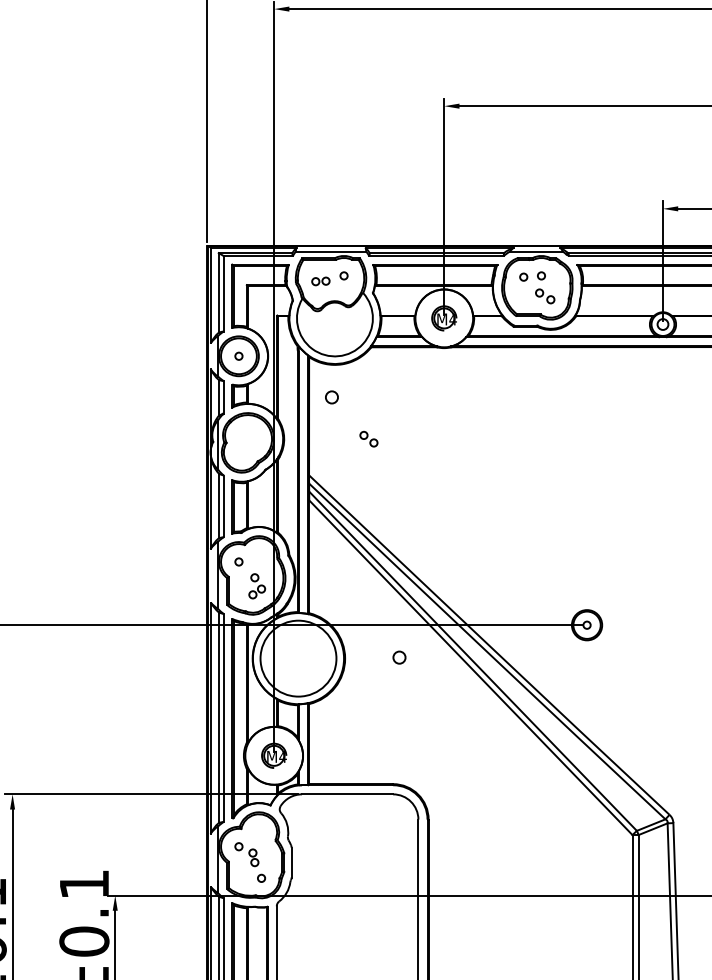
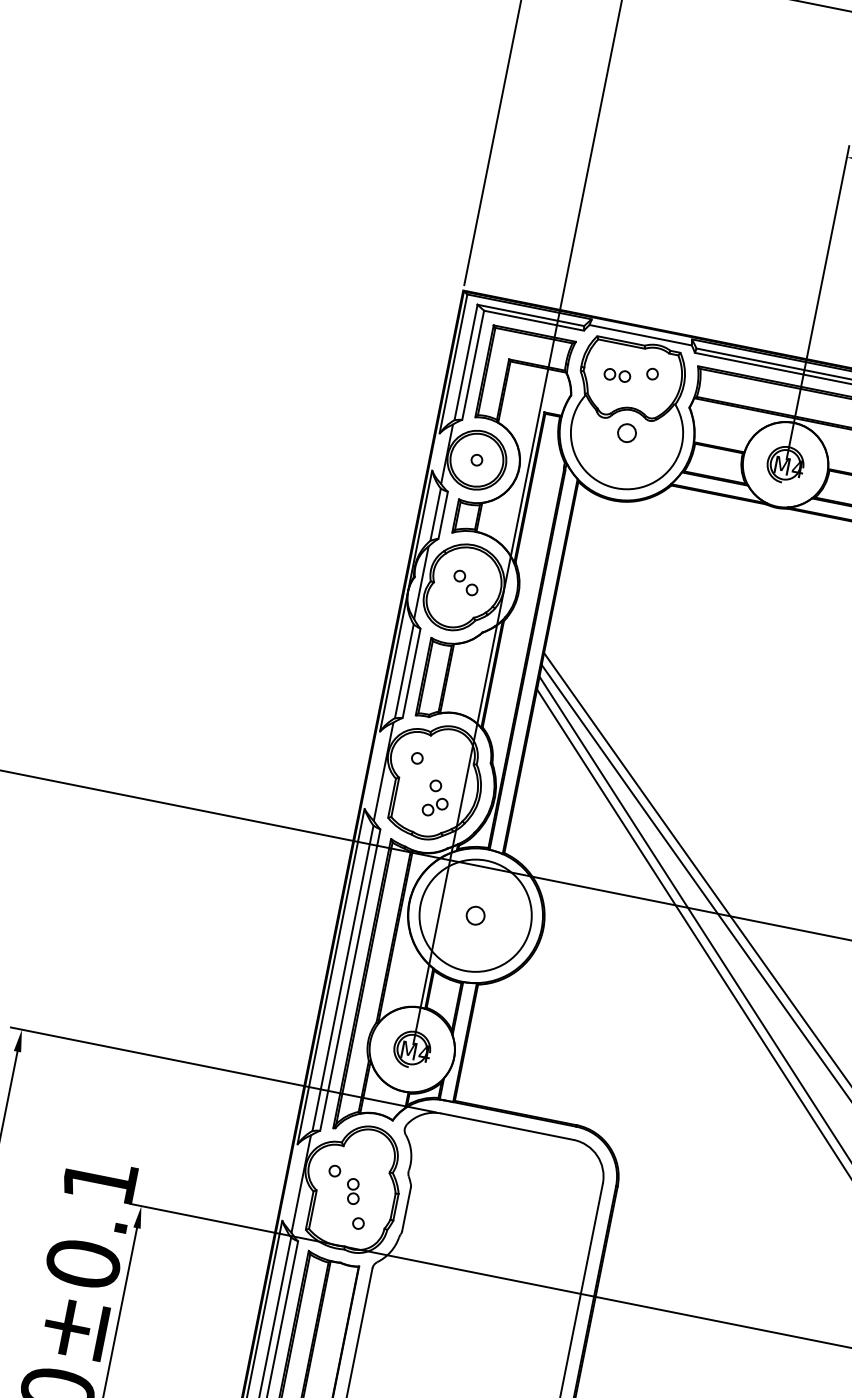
circle: (331, 397) -> (626, 433), moved
part: (368, 438) -> (465, 581), moved
circle: (399, 657) -> (475, 915), moved

